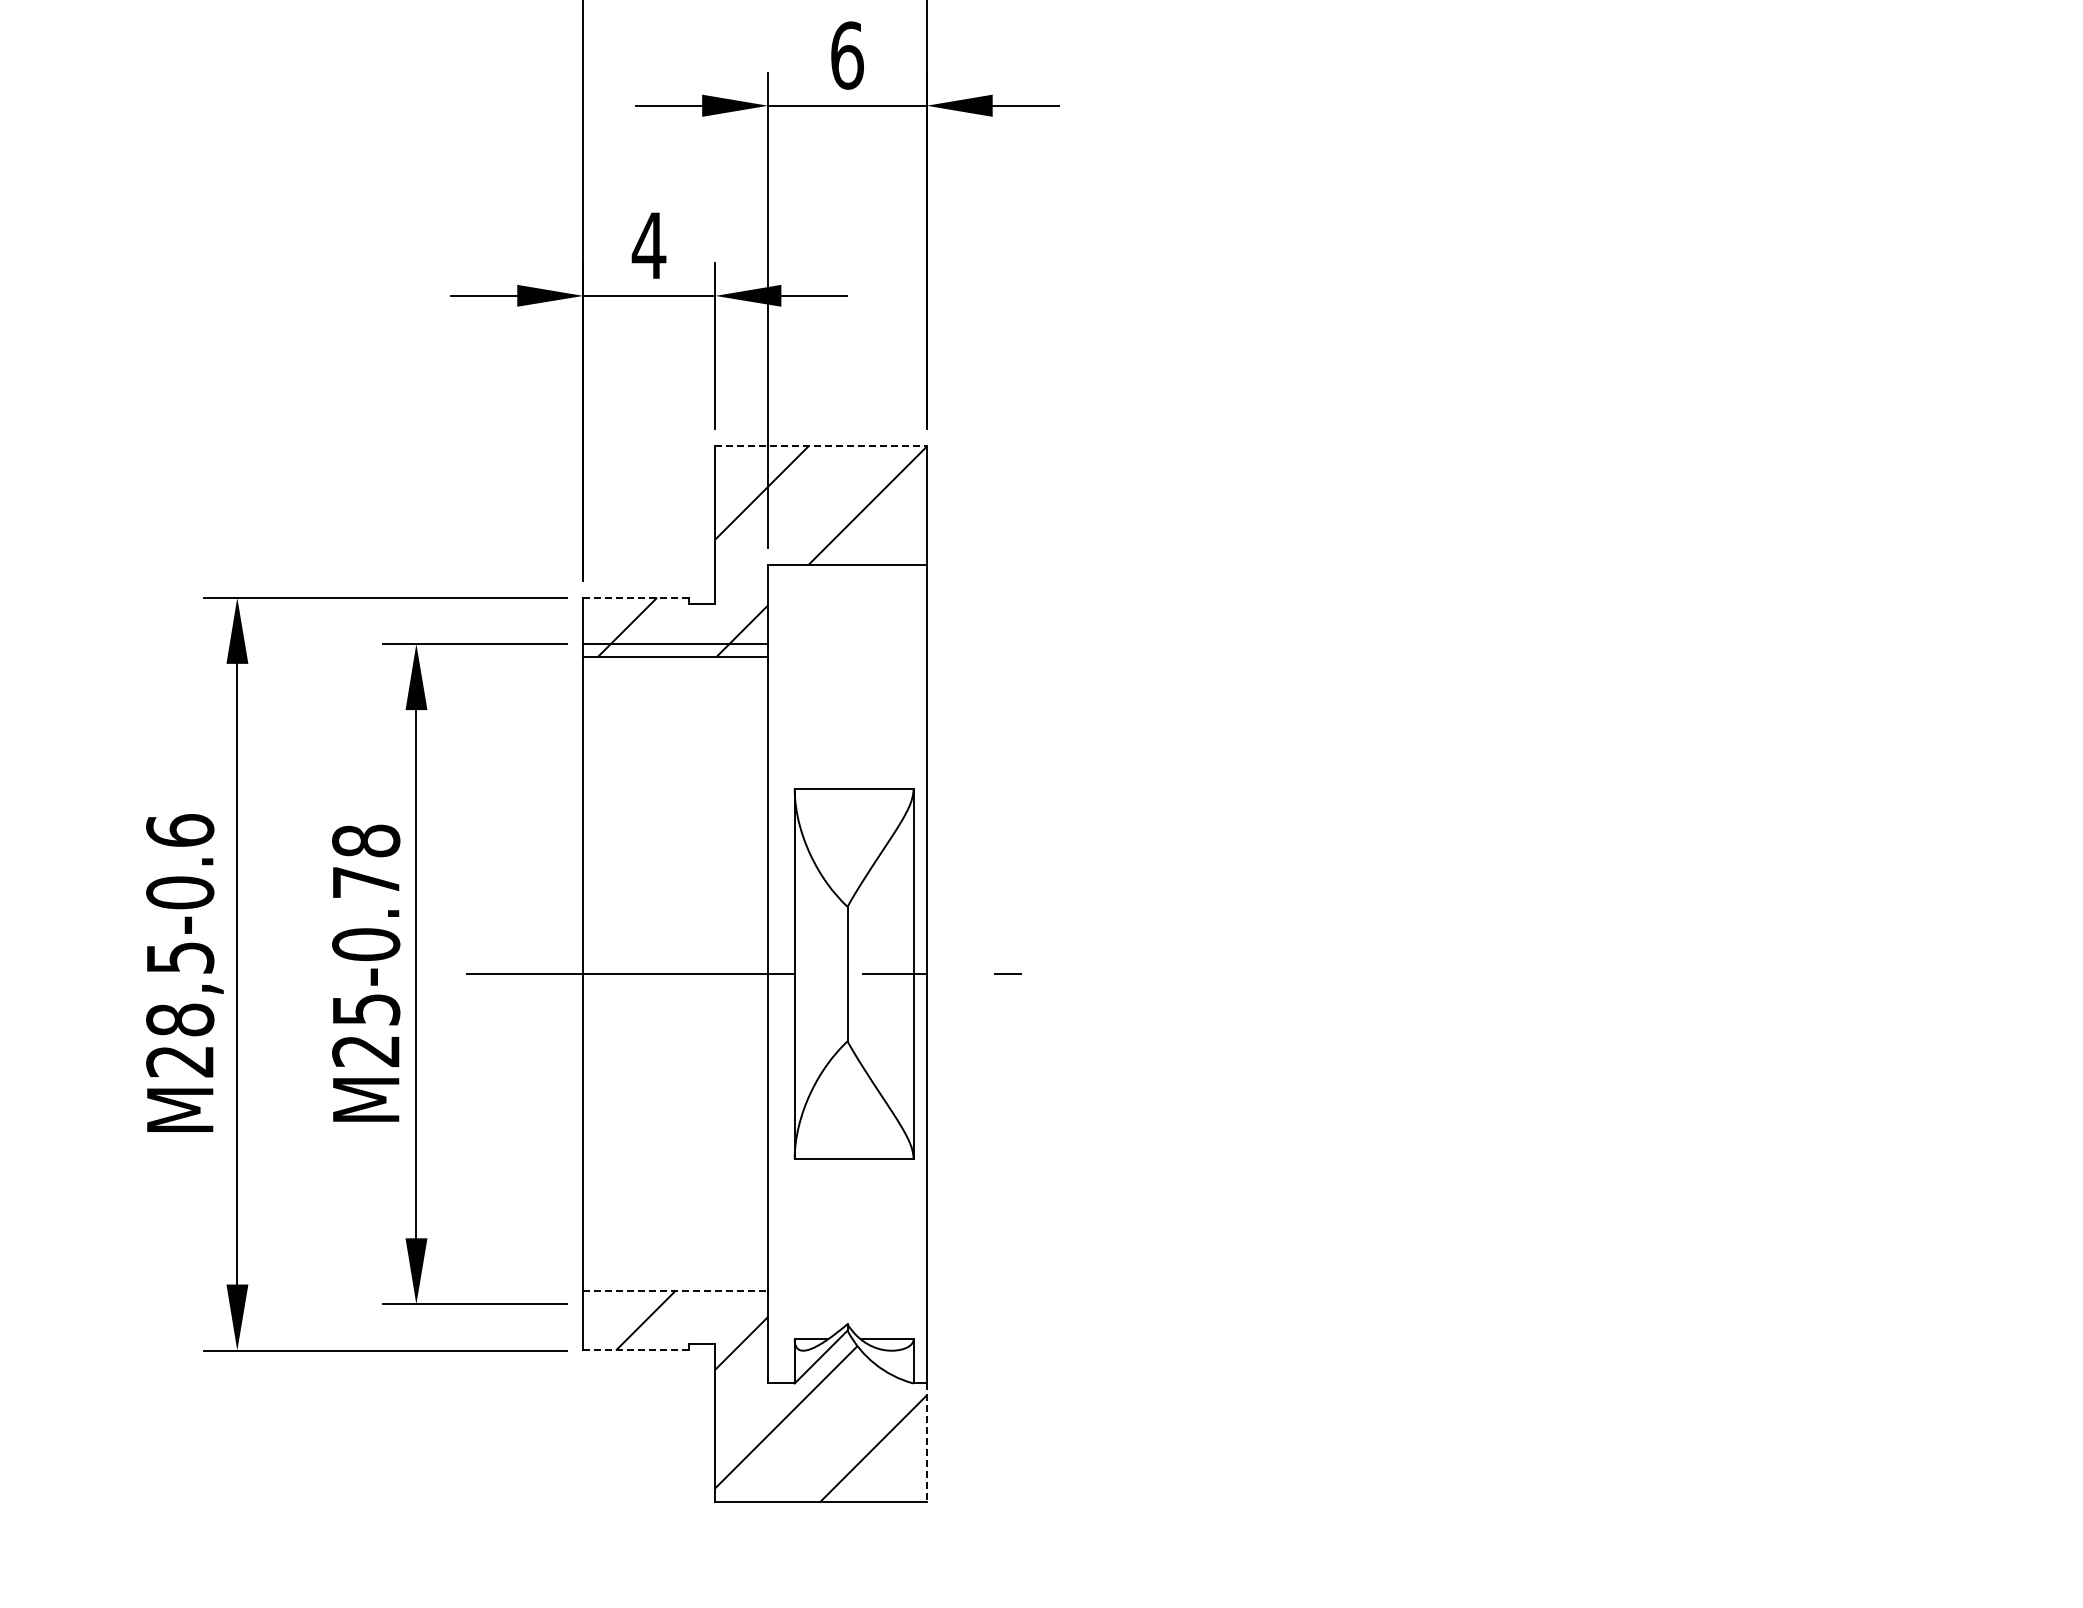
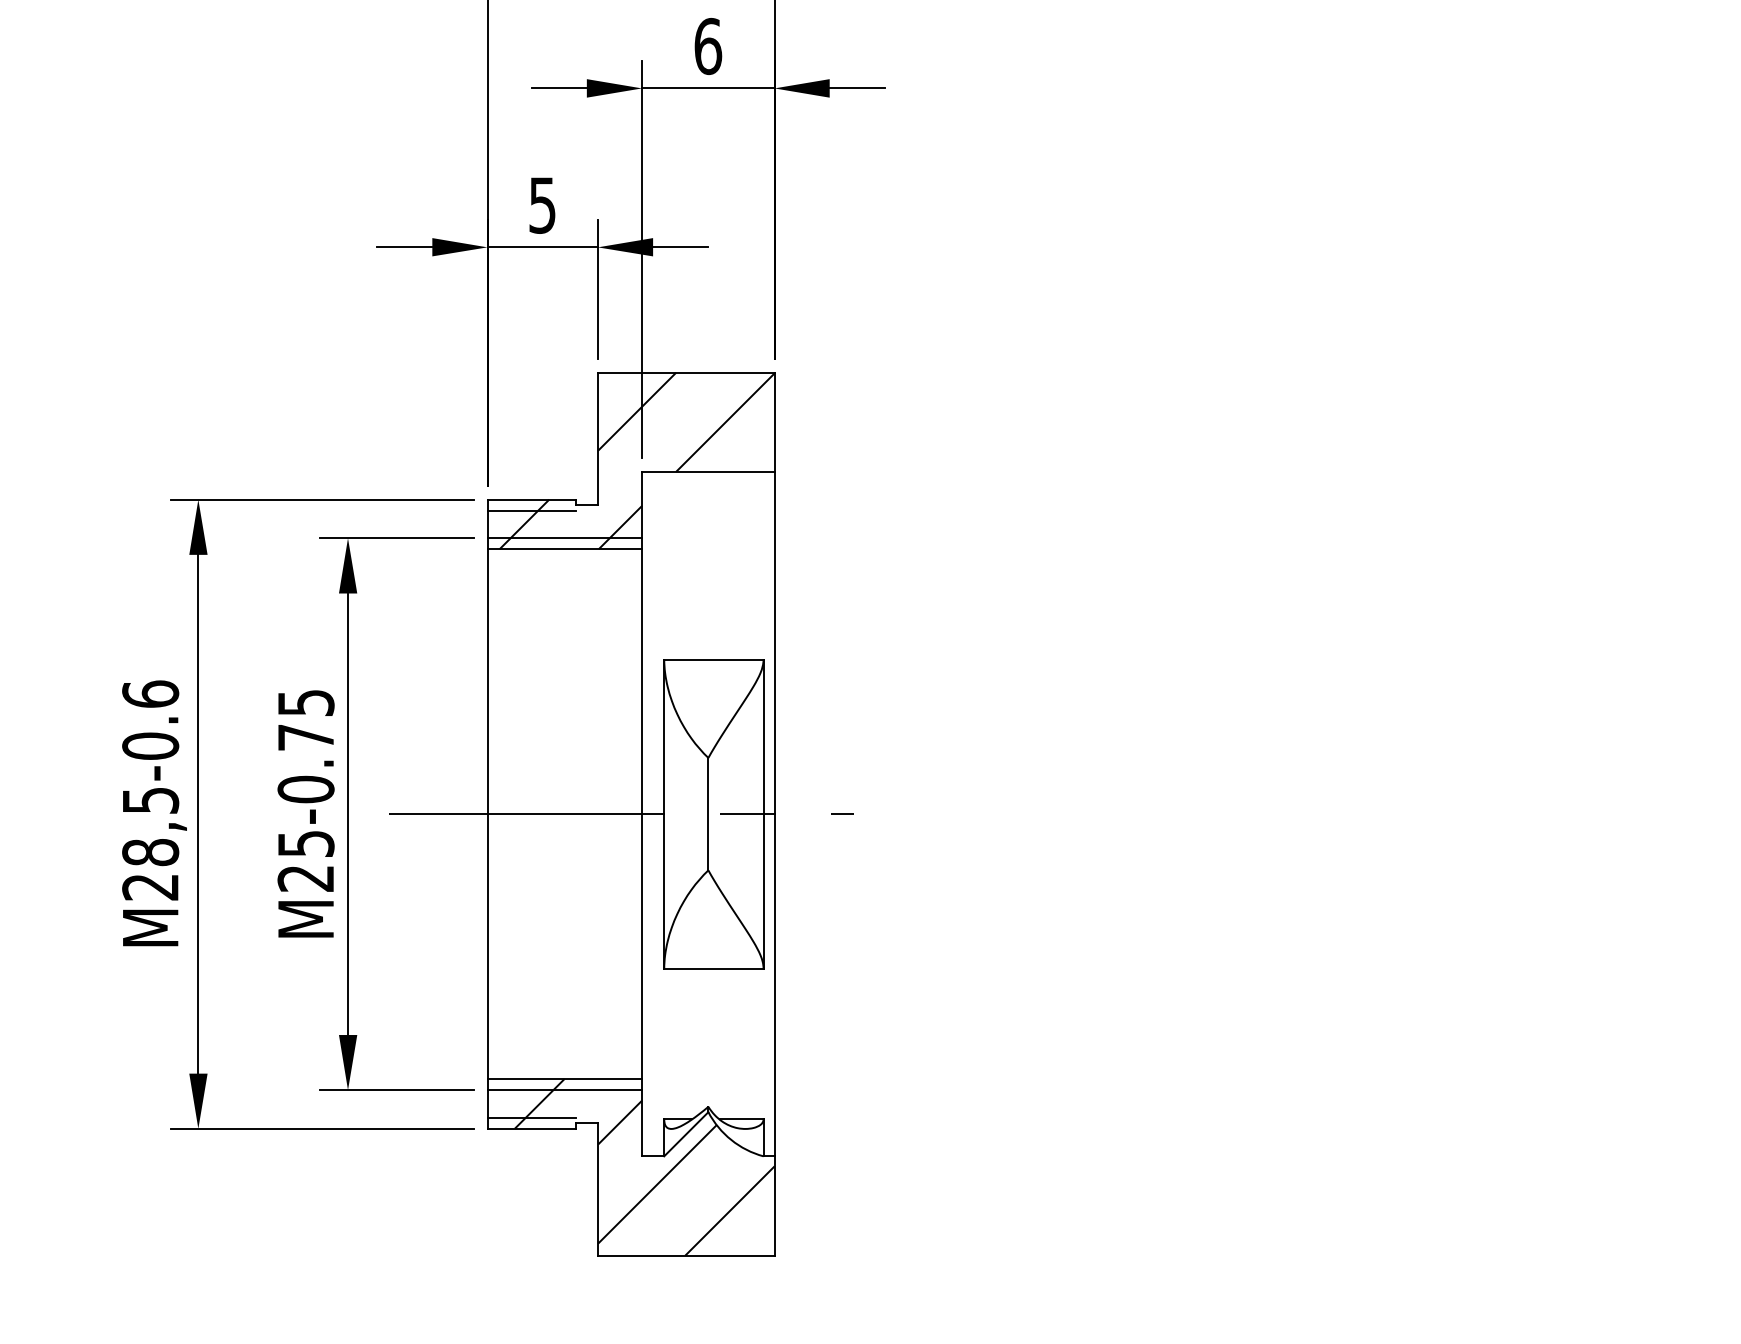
text: (648, 245) -> (542, 205), 4 -> 5
line: (821, 445) -> (686, 372), dashed -> solid
line: (636, 597) -> (532, 499), dashed -> solid
line: (636, 610) -> (532, 510), added
text: (366, 840) -> (306, 702), M25-0.78 -> M25-0.75
line: (676, 1291) -> (565, 1079), dashed -> solid
line: (675, 1304) -> (564, 1090), added
line: (636, 1337) -> (532, 1117), added
line: (636, 1350) -> (532, 1128), dashed -> solid
line: (926, 1443) -> (774, 1206), dashed -> solid

